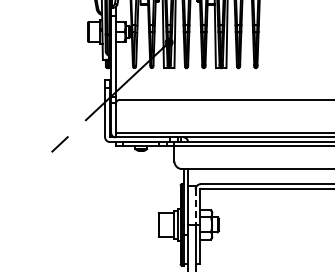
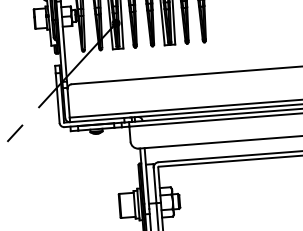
line: (195, 207) -> (155, 185), dashed -> solid

